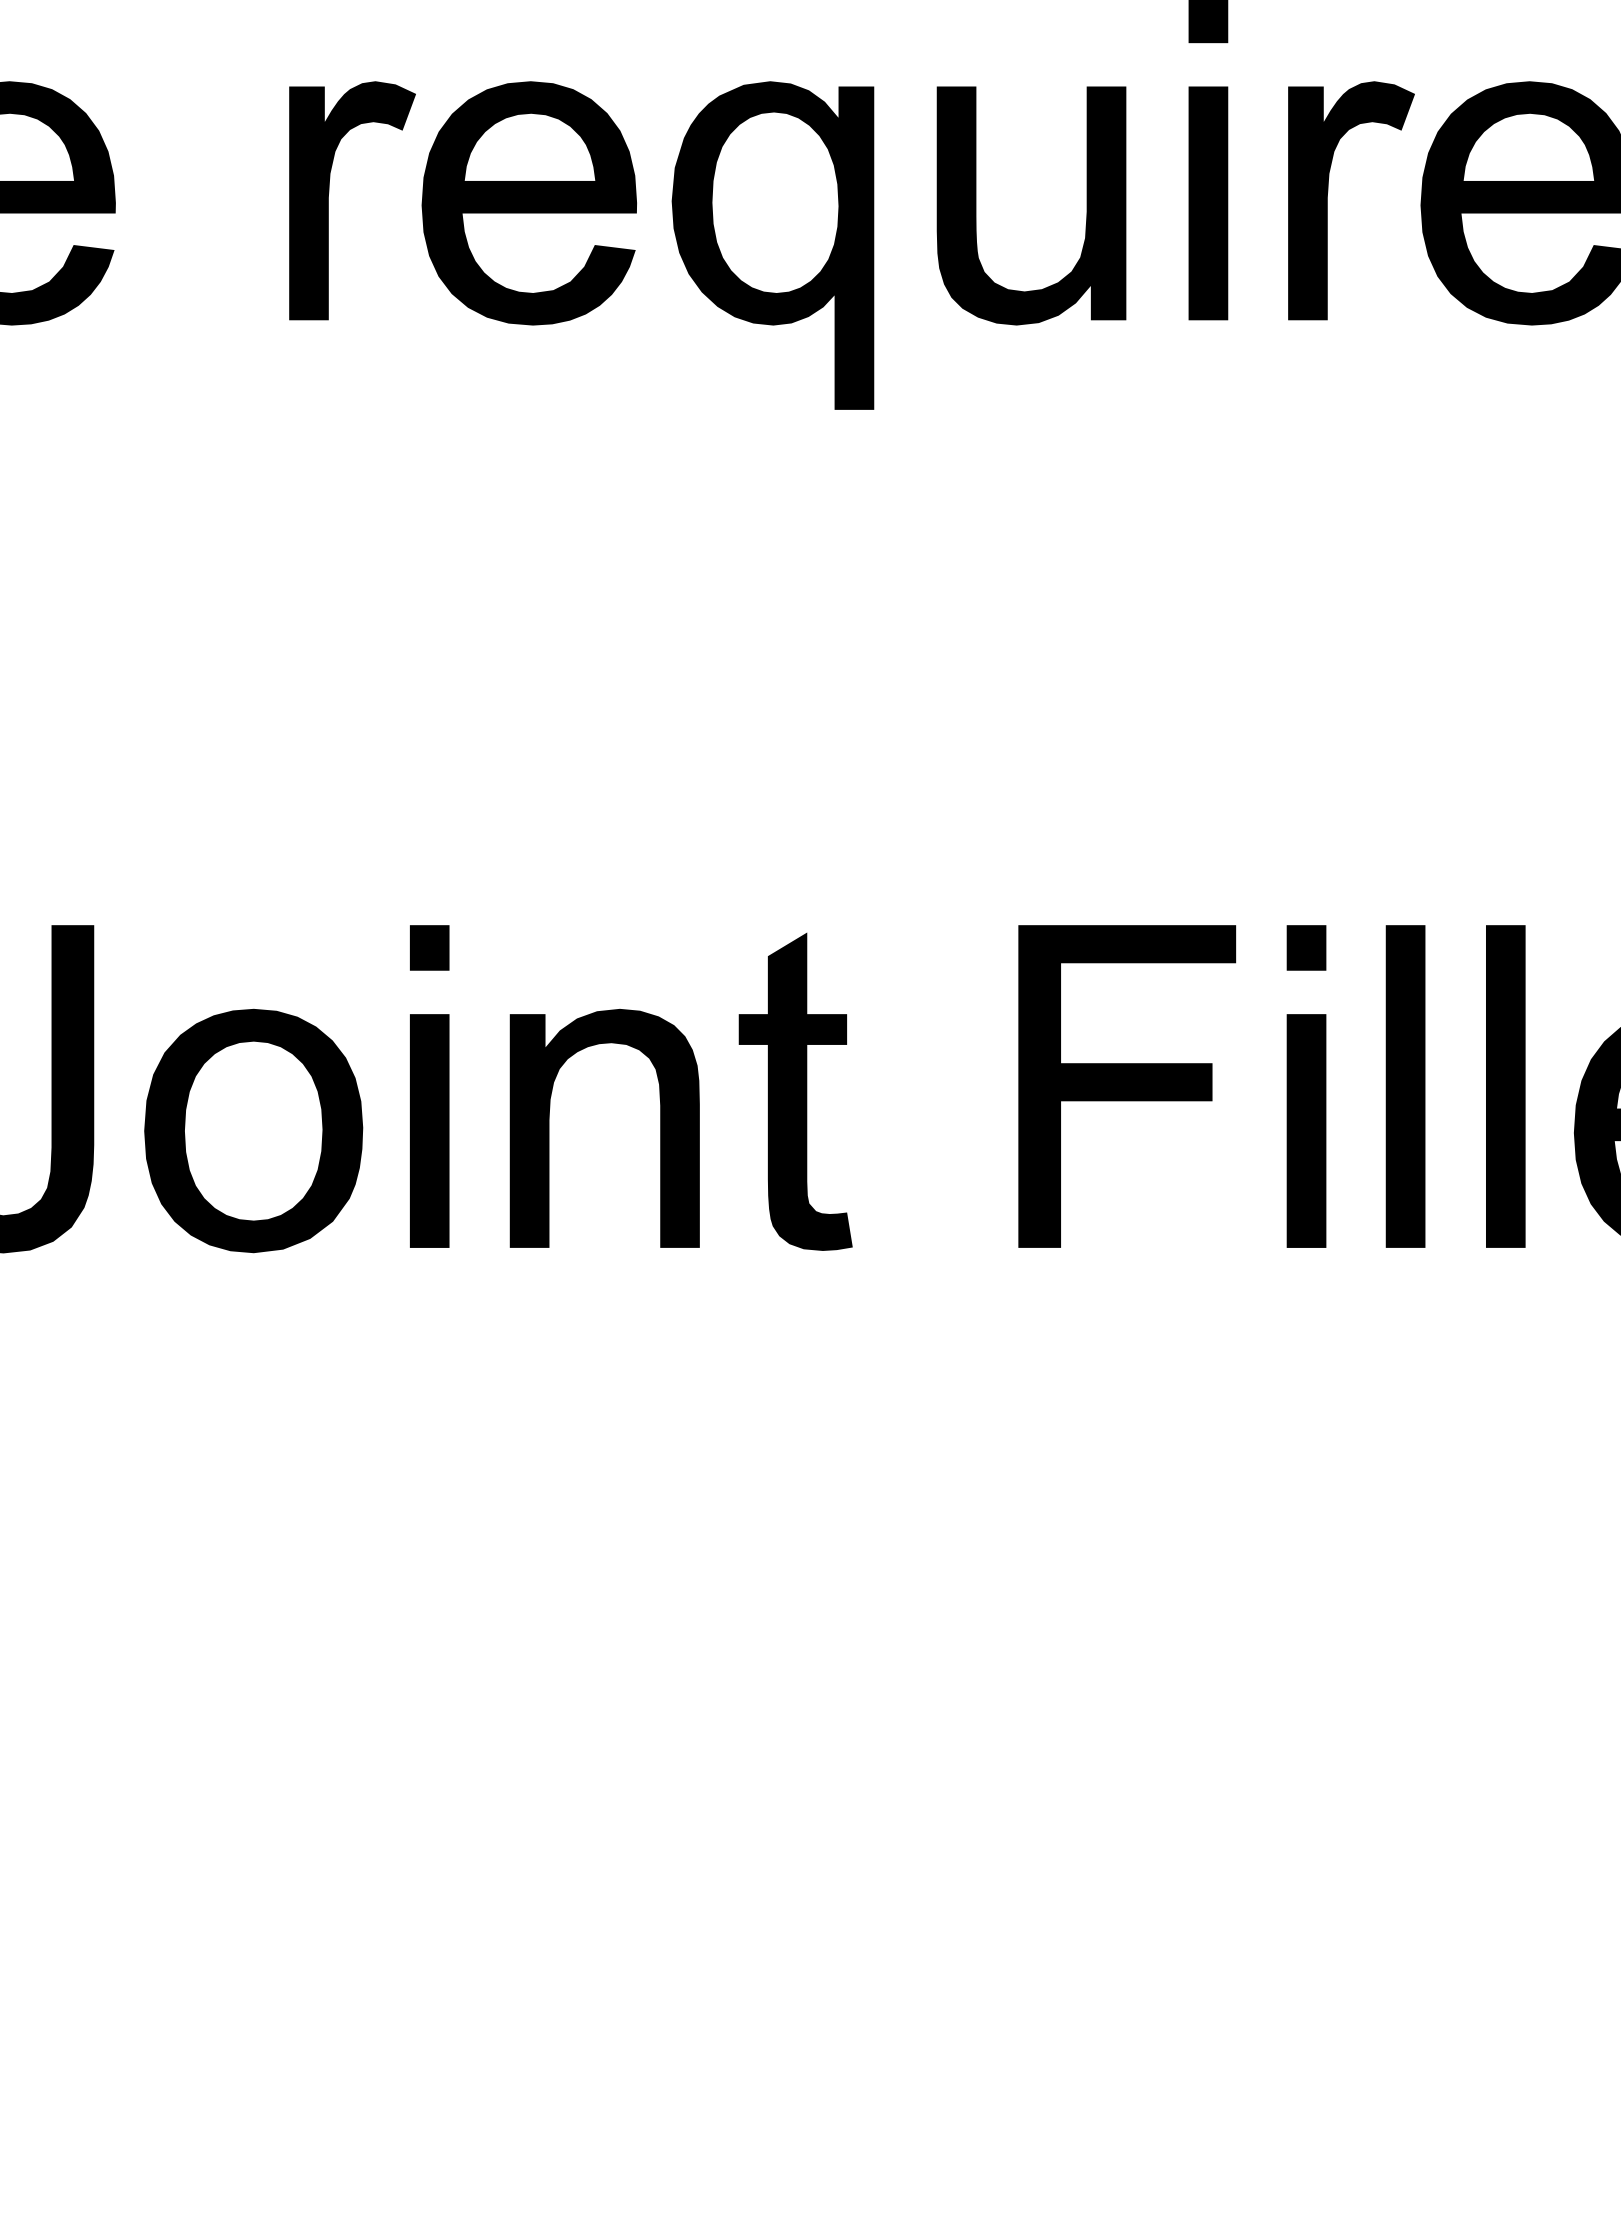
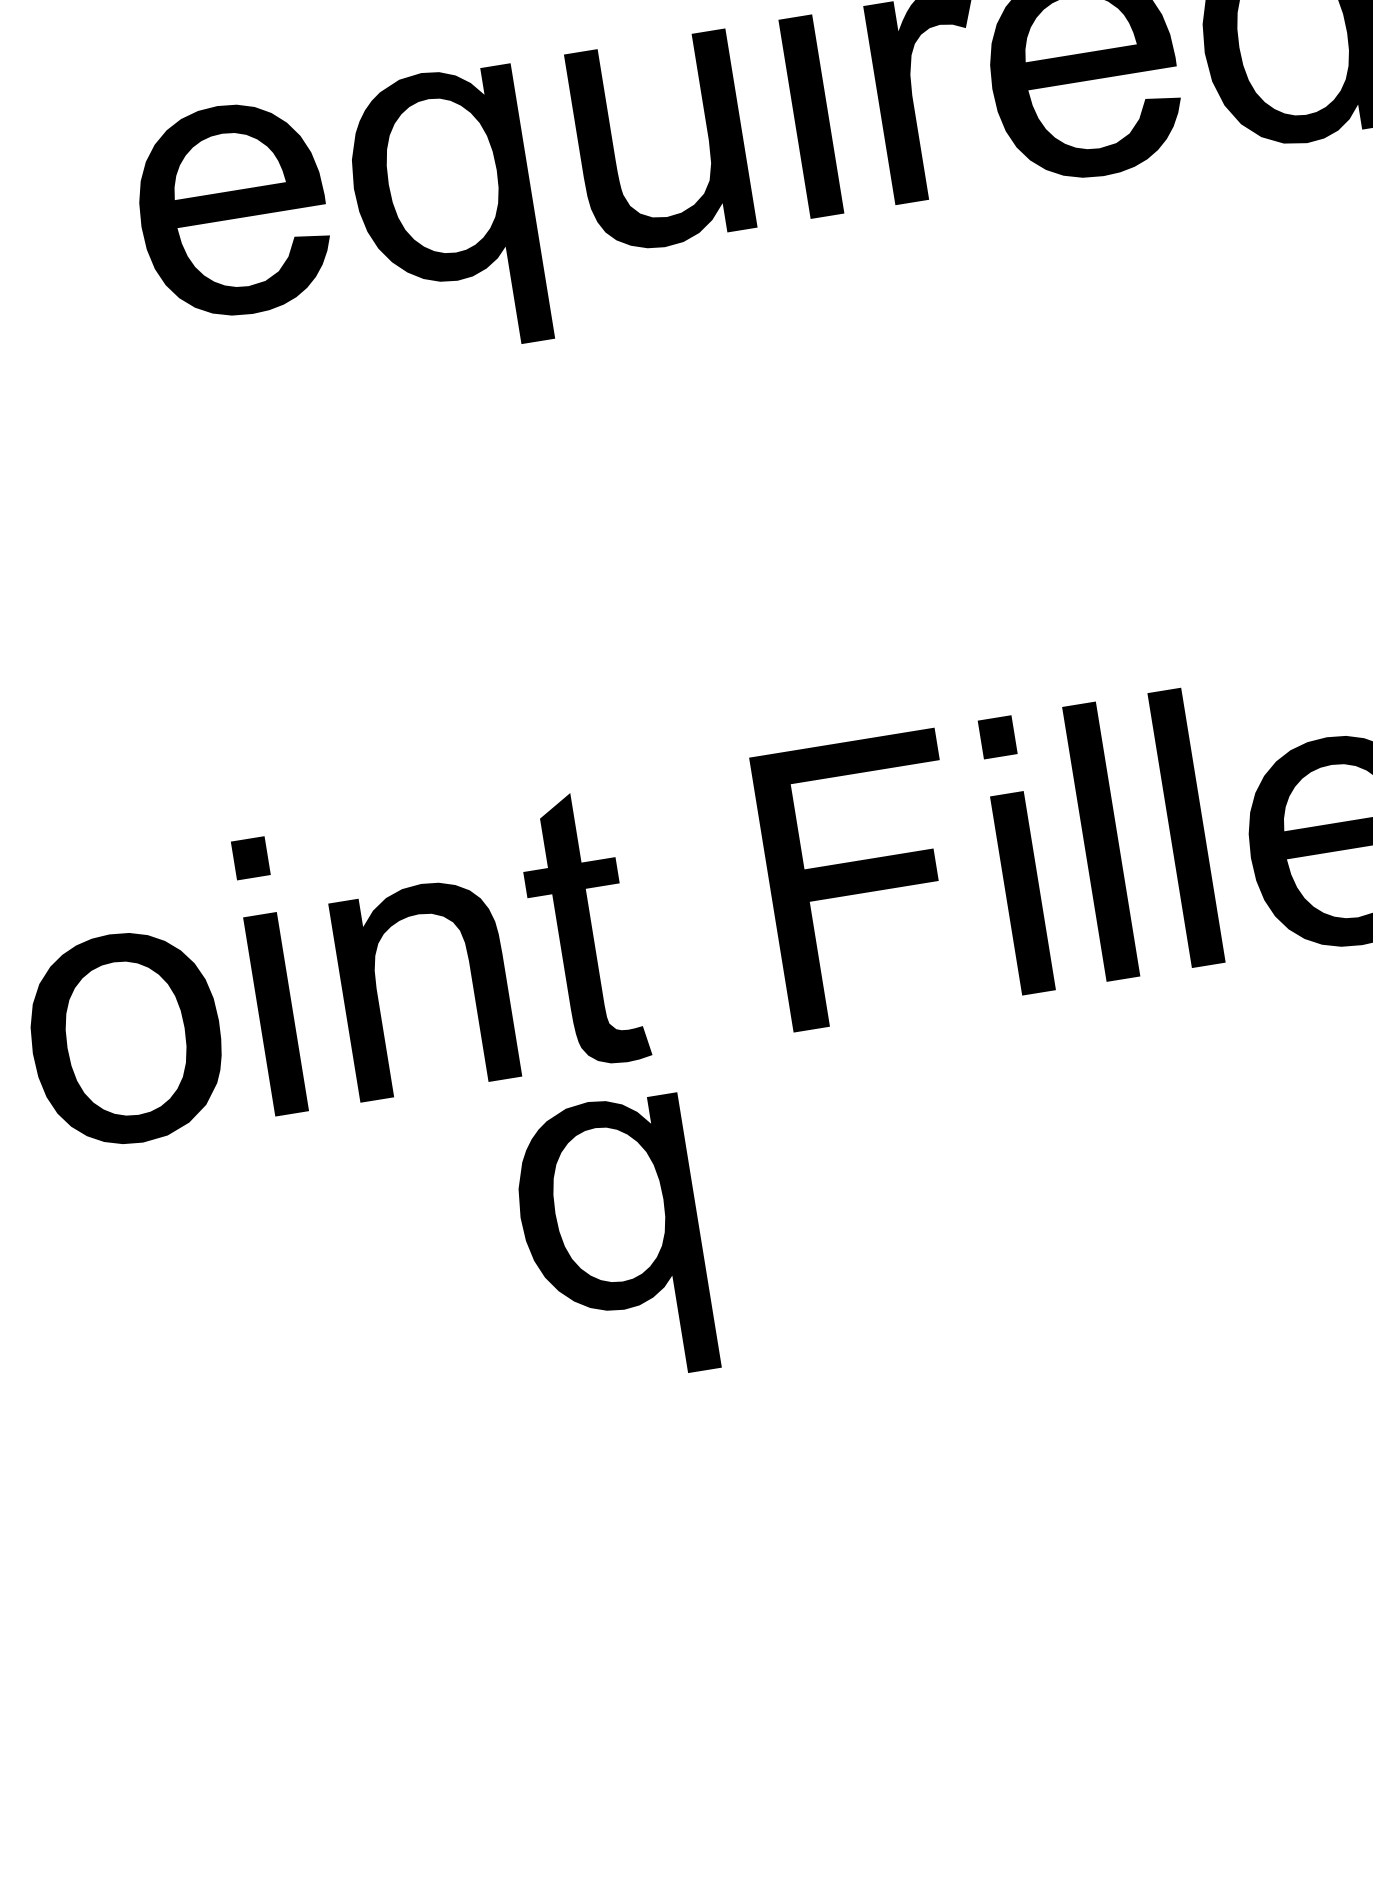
part: (328, 200) -> (61, 235), removed
part: (772, 1453) -> (612, 1241), added

